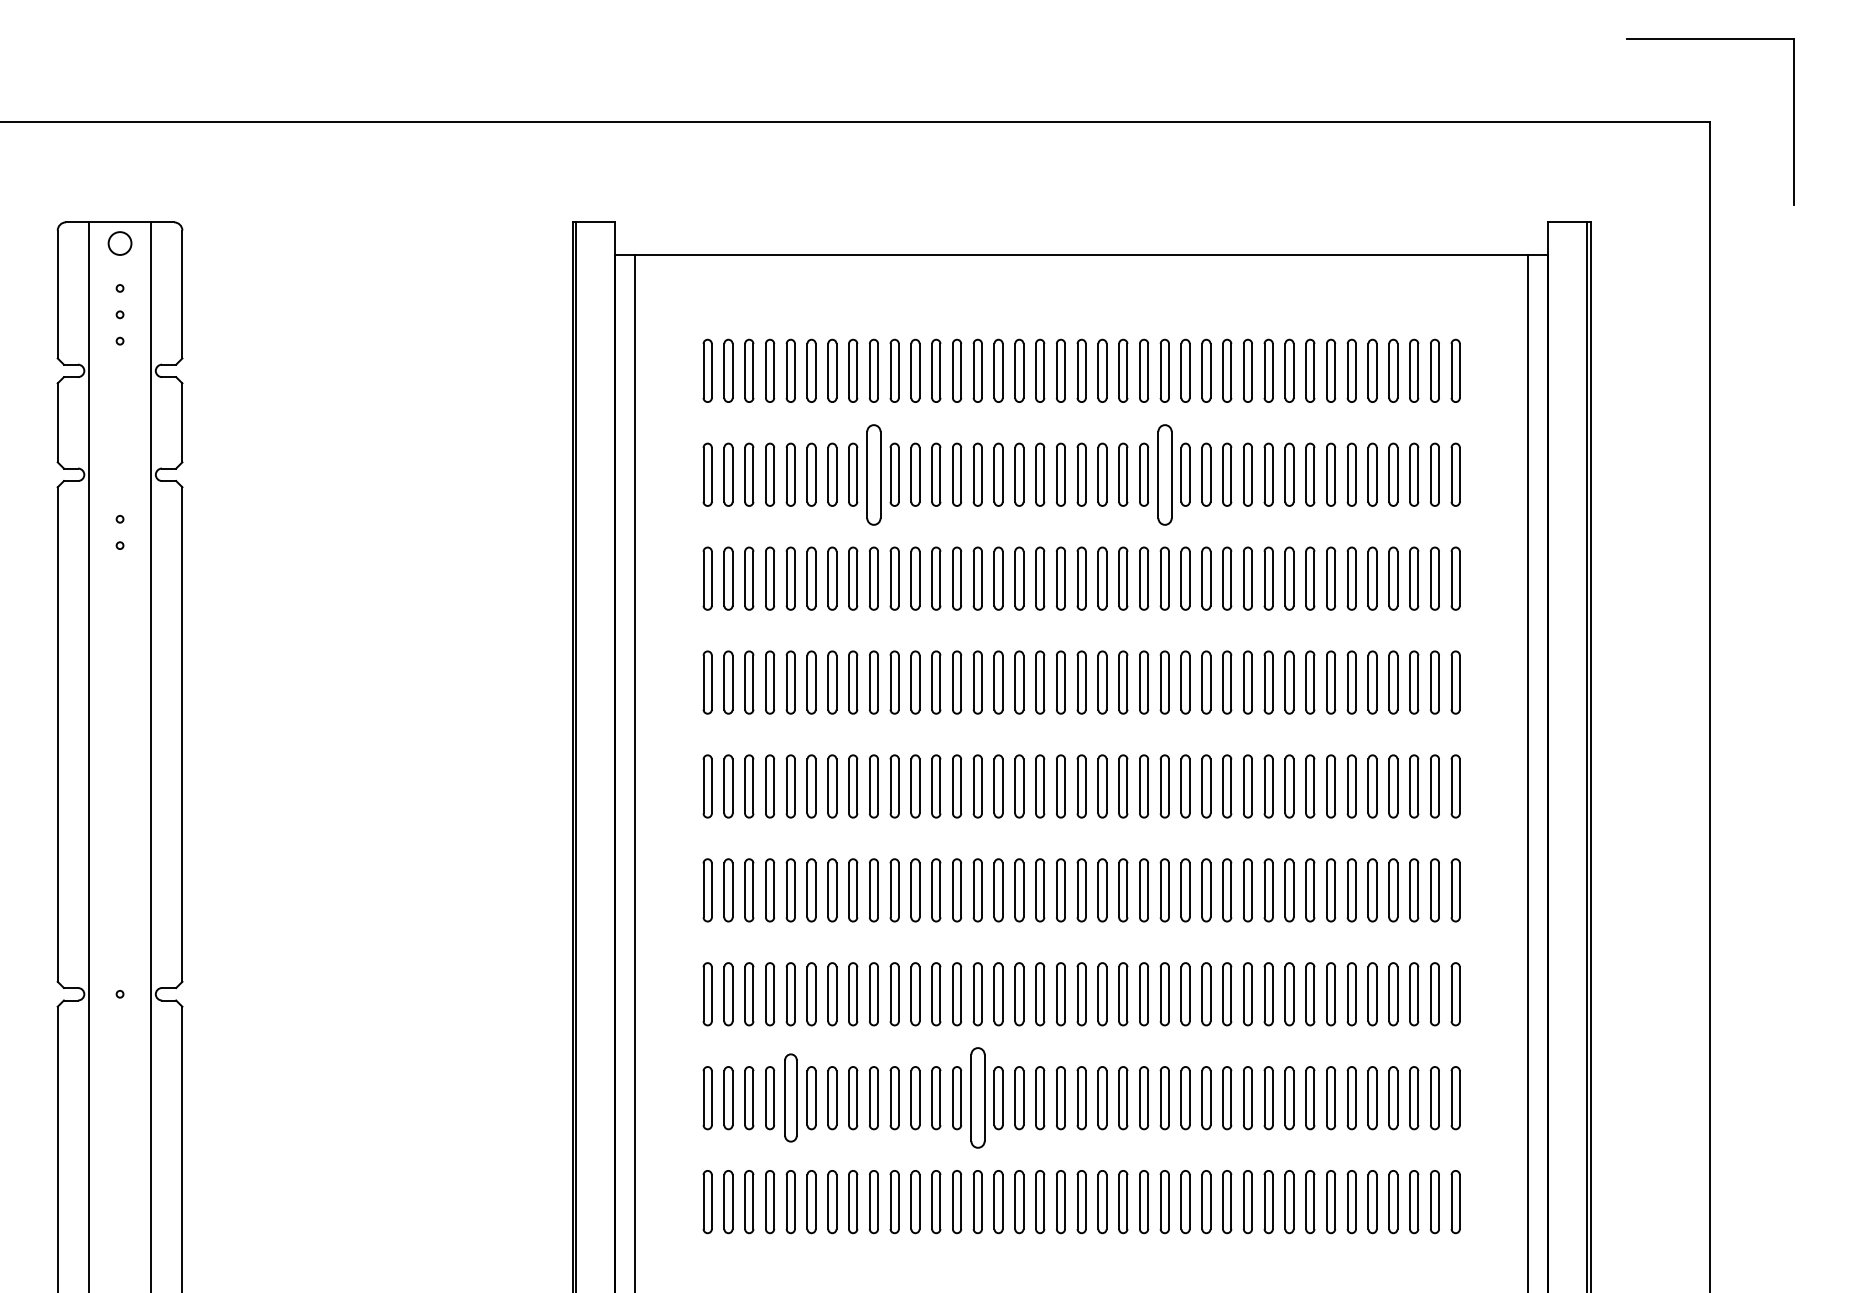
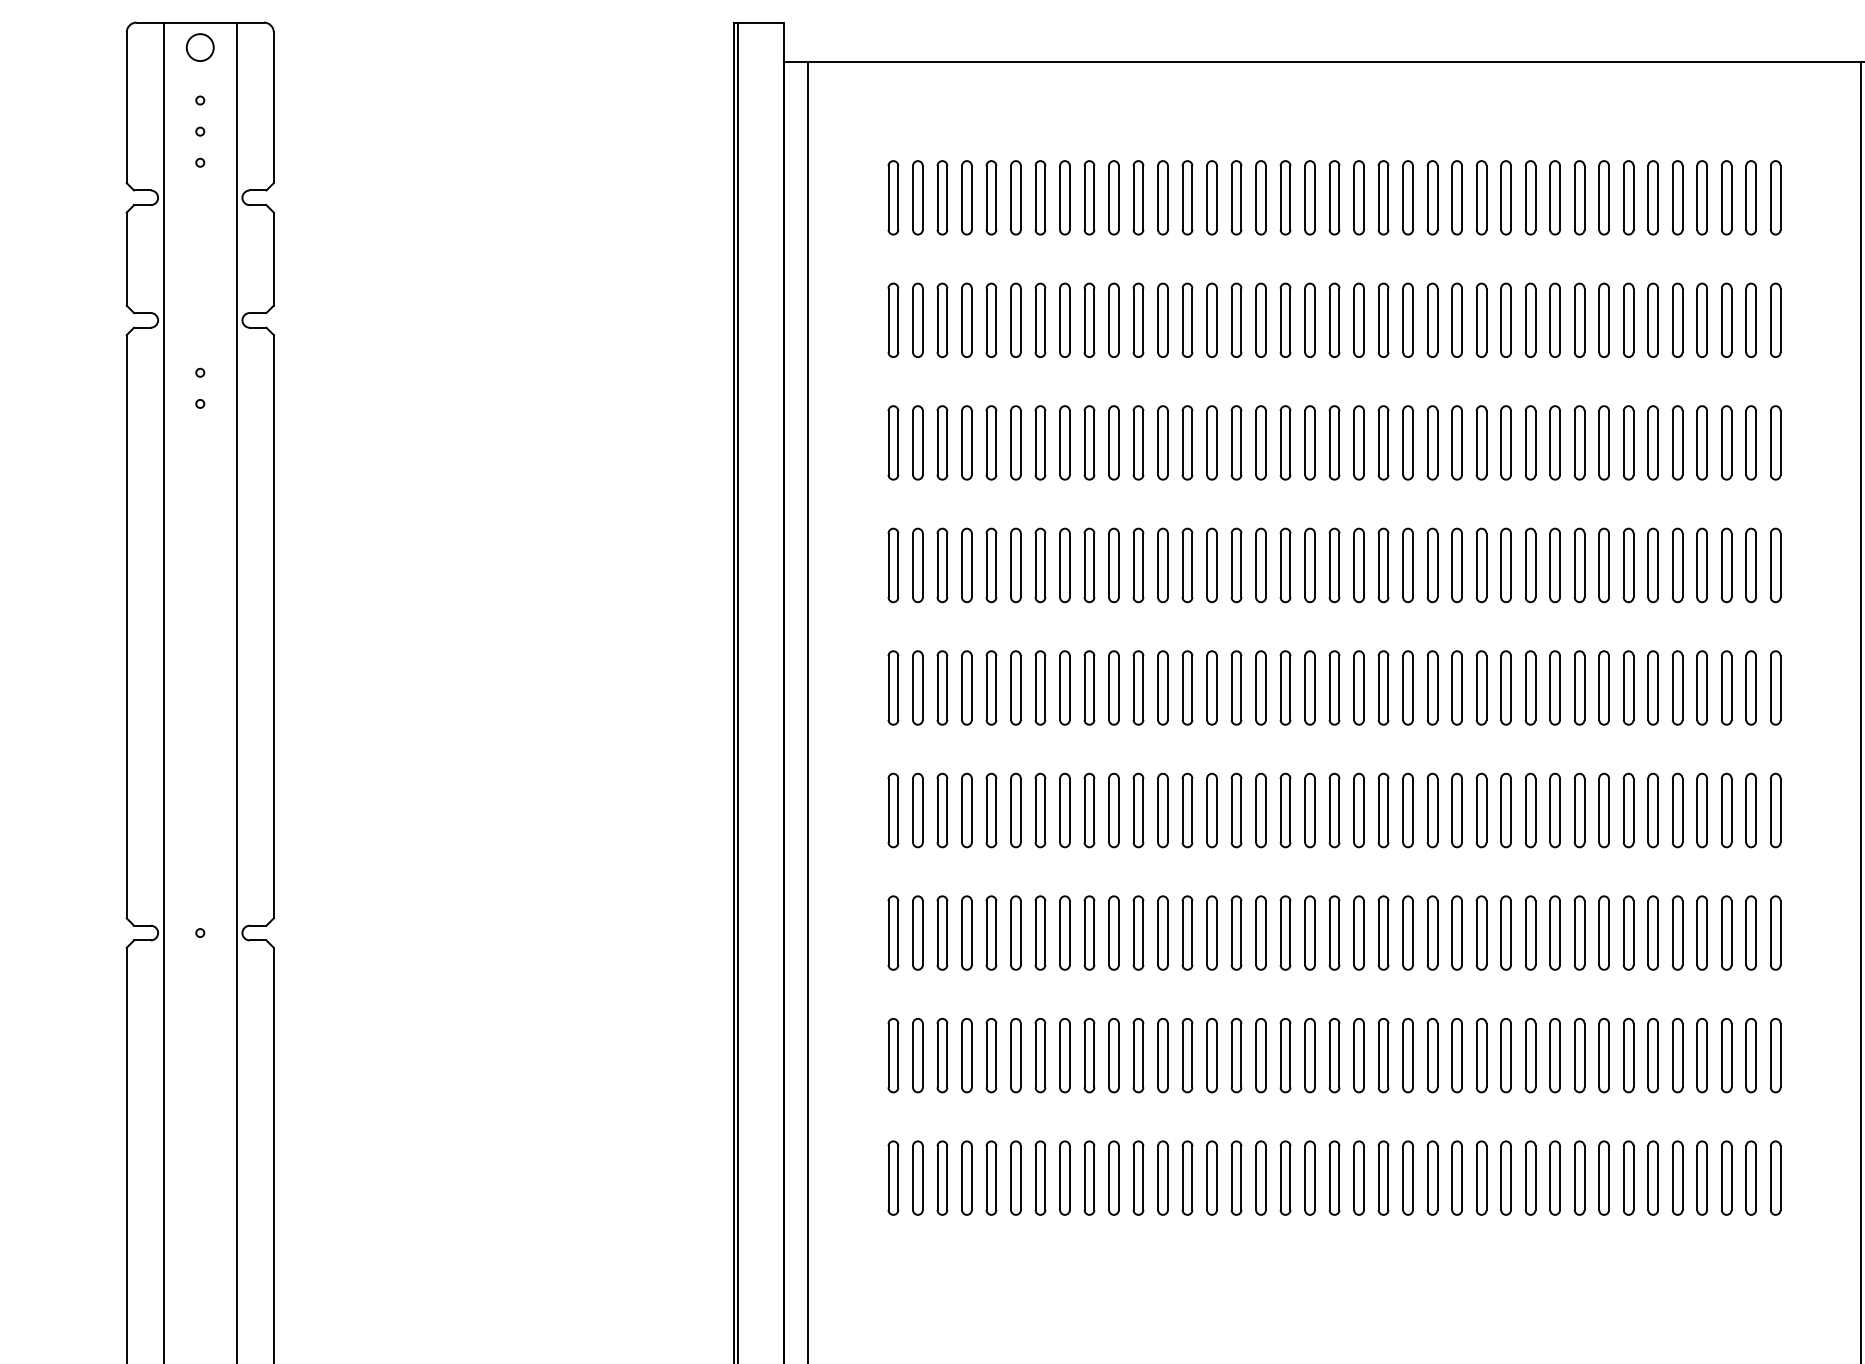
part: (873, 474) -> (1088, 320), size x0.62
part: (1164, 474) -> (1432, 320), size x0.62
part: (790, 1098) -> (991, 1056), size x0.71
part: (977, 1098) -> (1211, 1056), size x0.62

